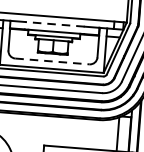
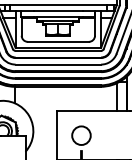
line: (54, 24) -> (57, 11), dashed -> solid
line: (52, 61) -> (58, 41), dashed -> solid

